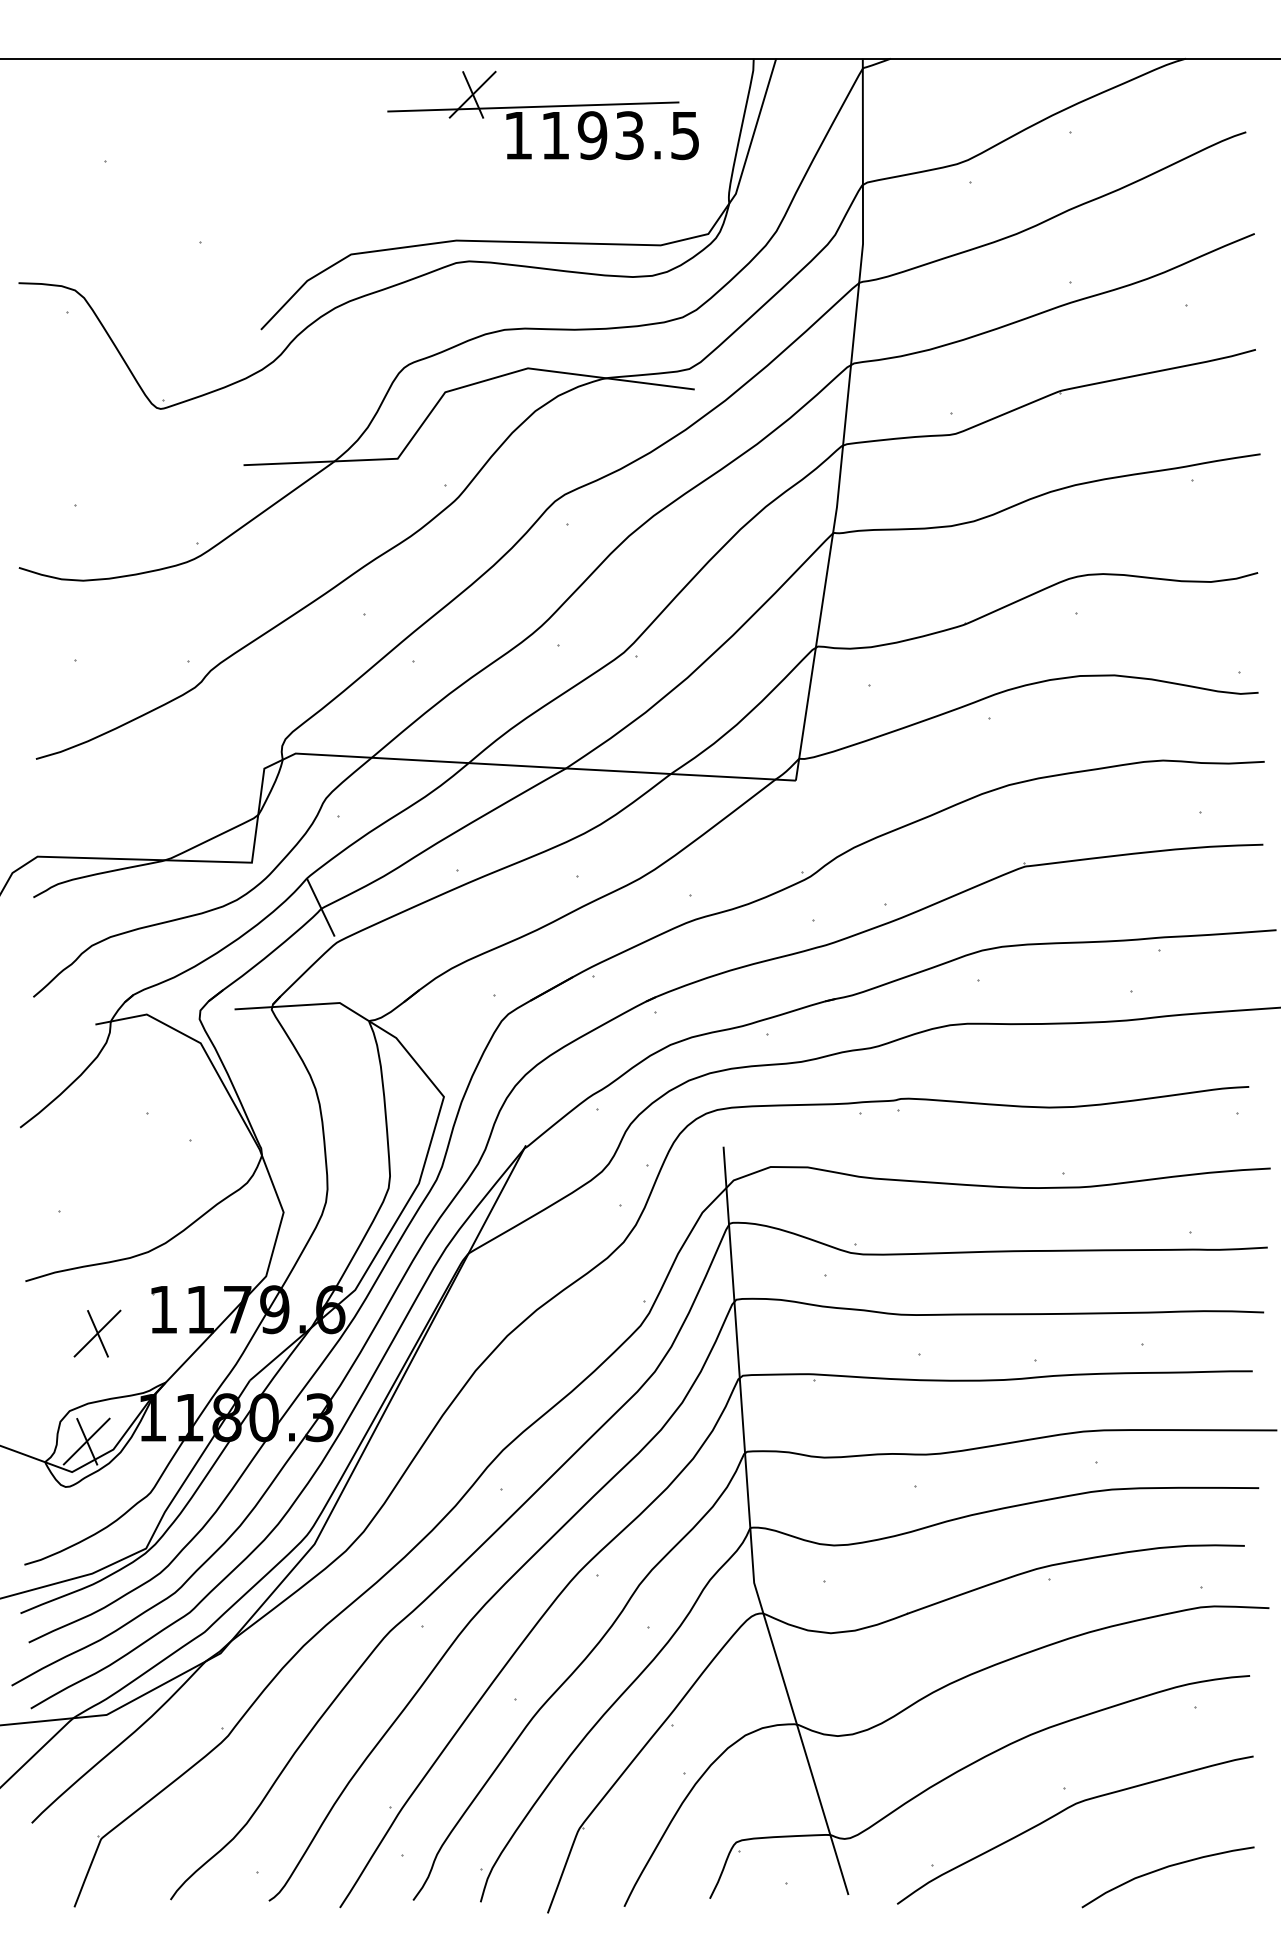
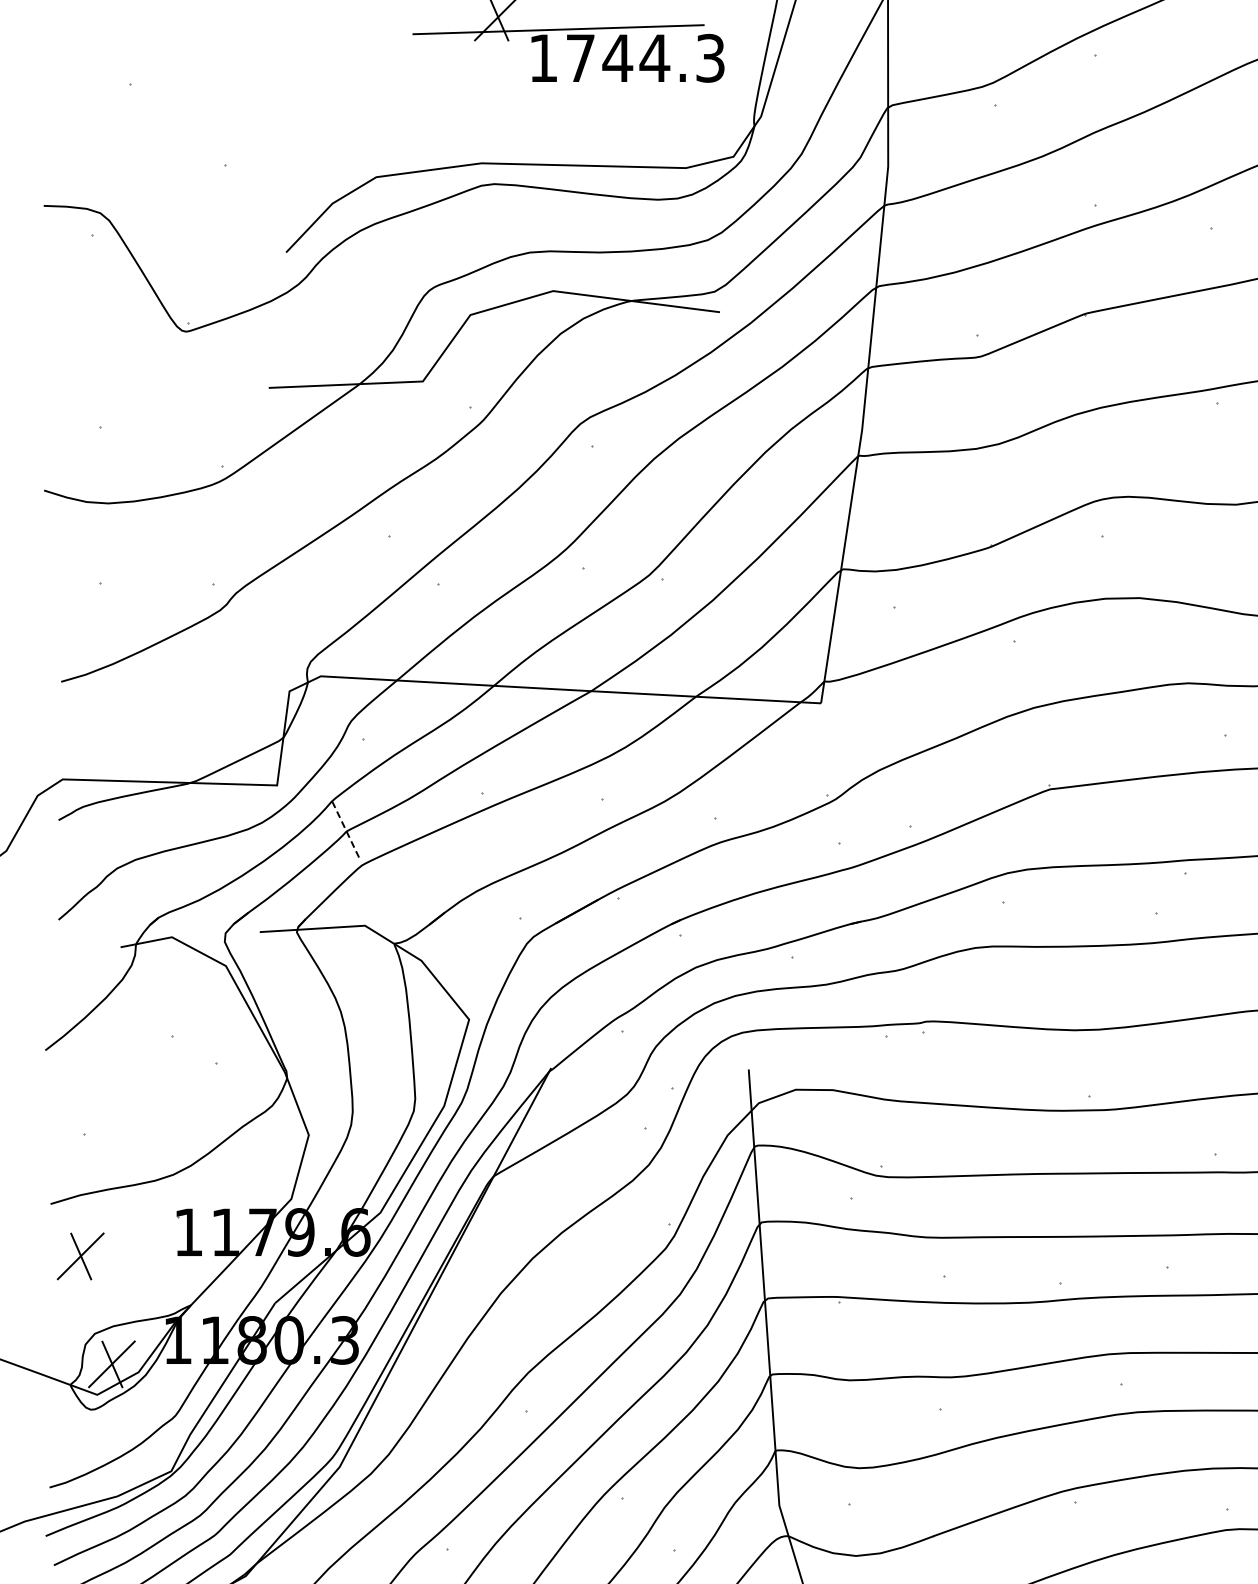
text: (620, 135) -> (645, 58), 1193.5 -> 1744.3
line: (320, 907) -> (345, 830), solid -> dashed
part: (97, 1333) -> (80, 1256), moved

